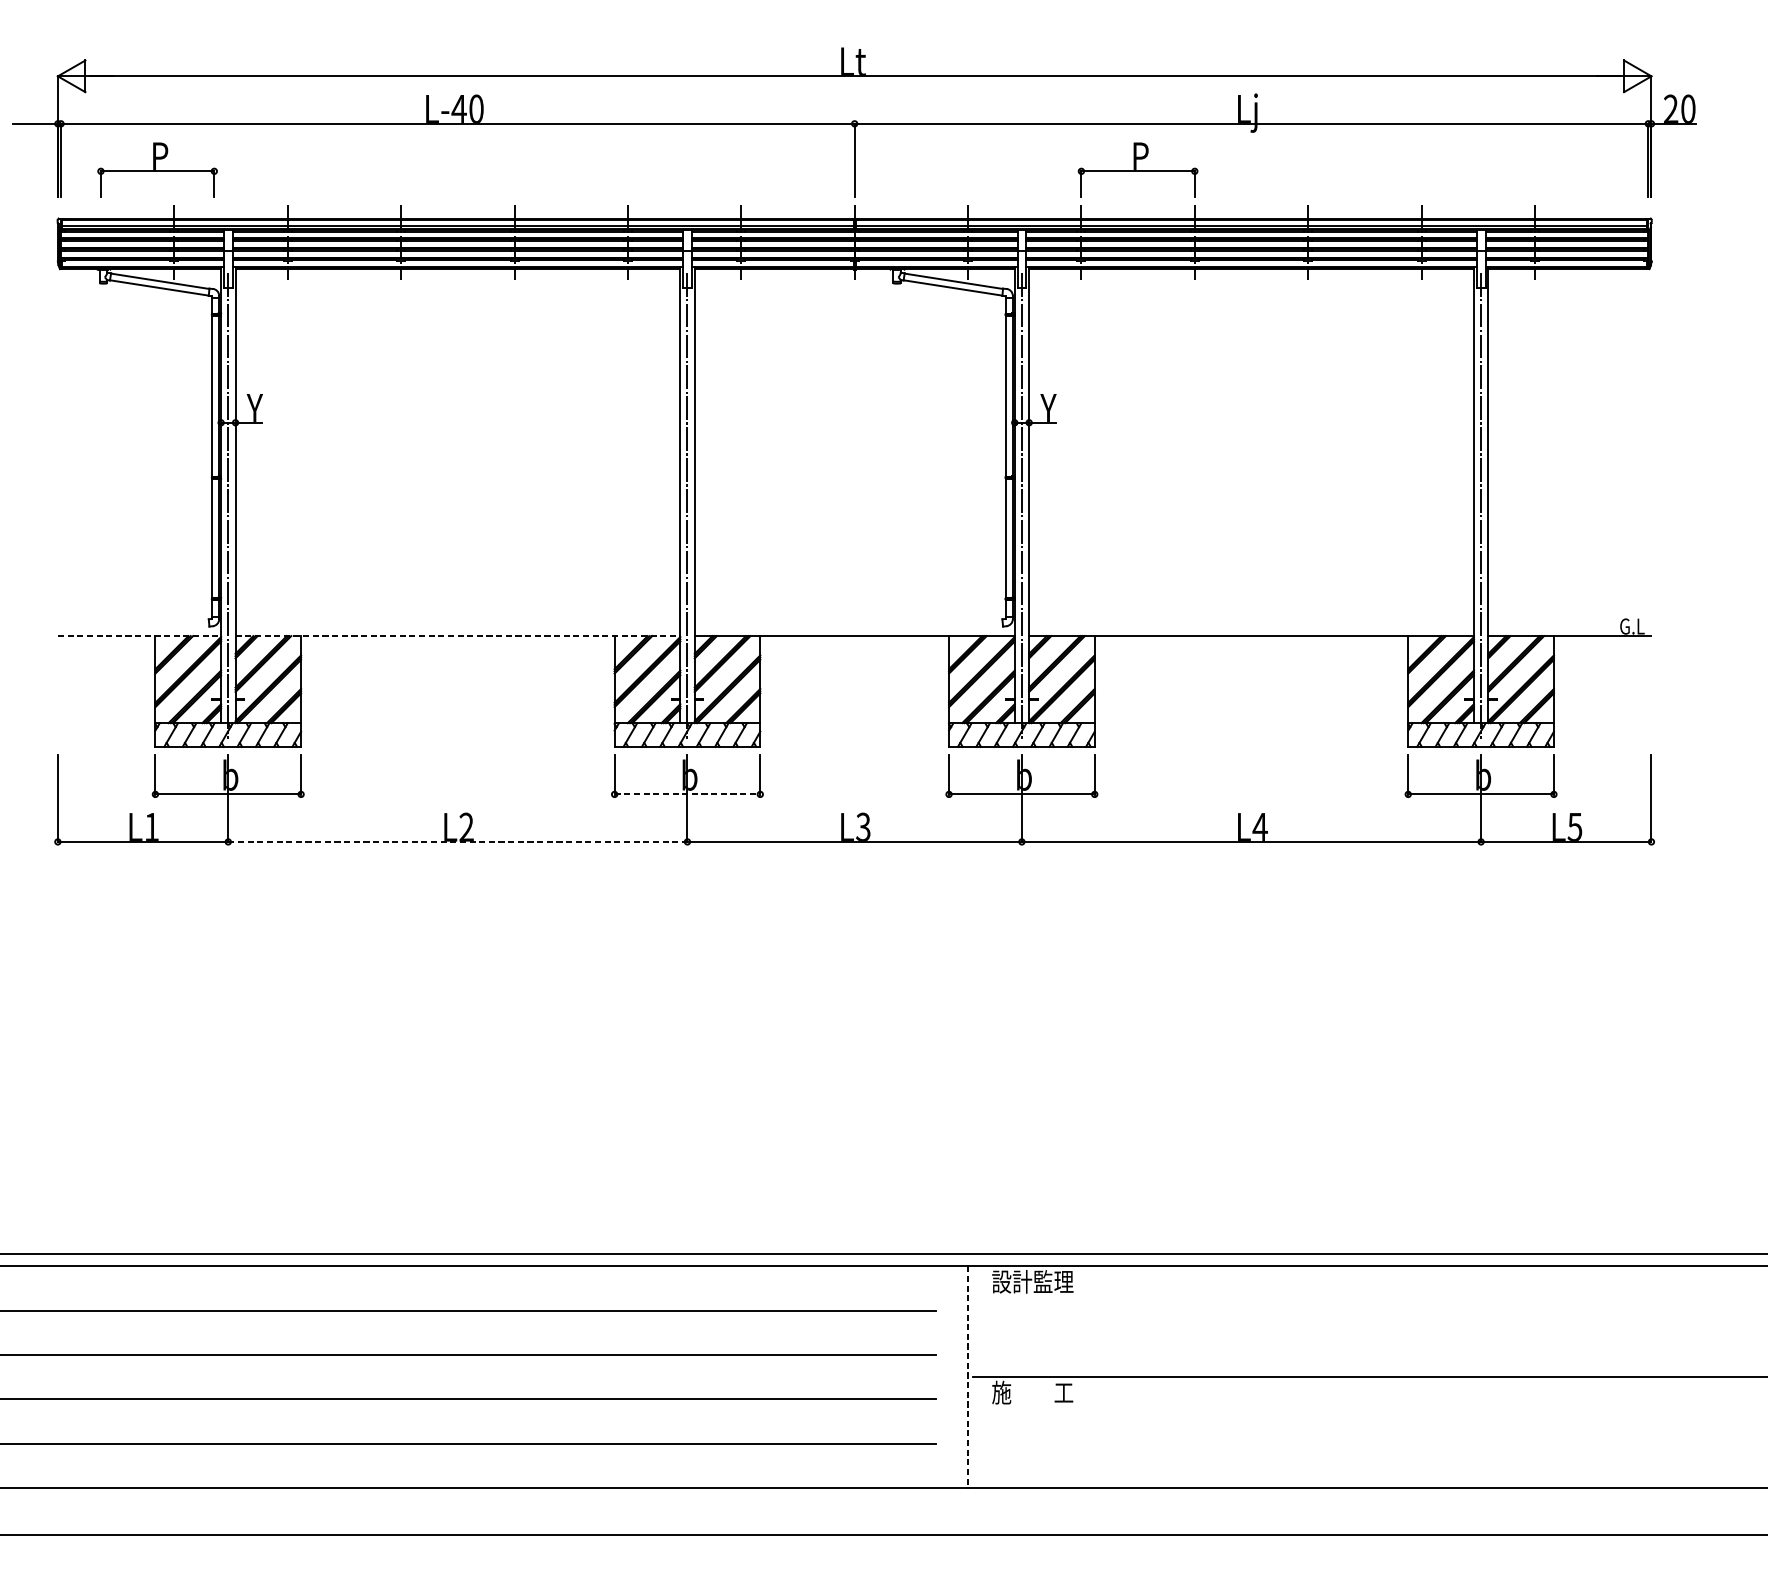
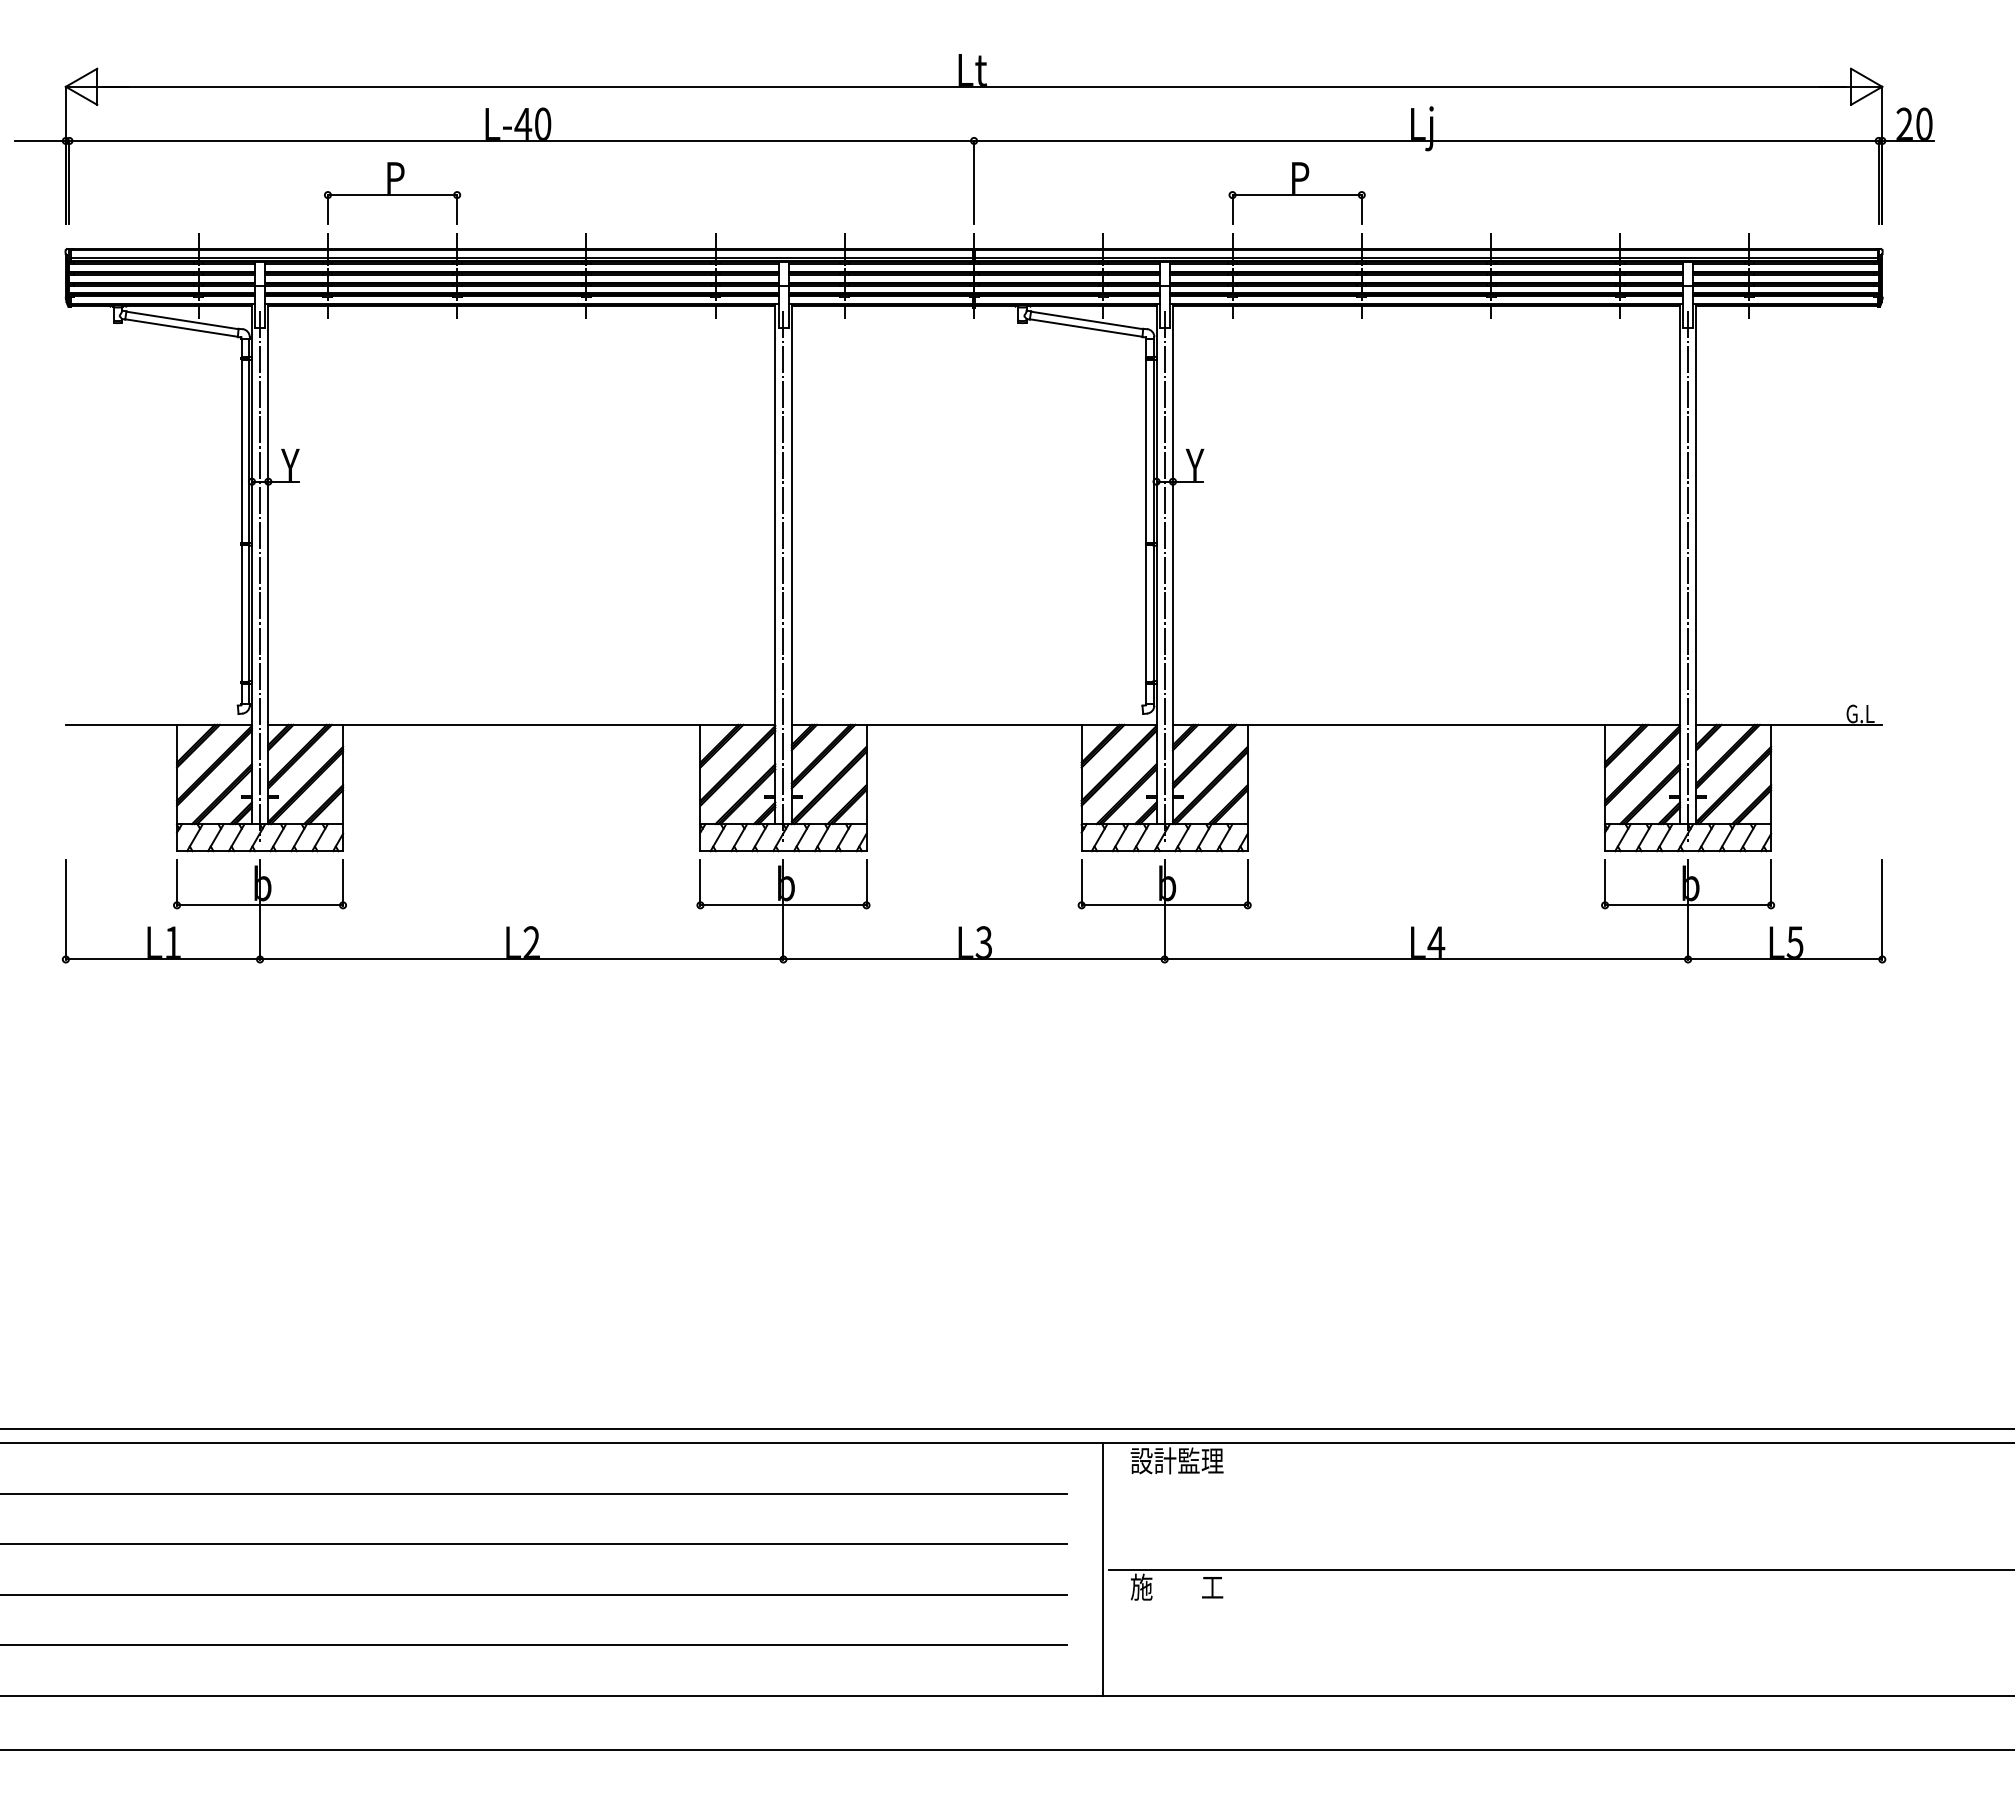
part: (157, 169) -> (392, 193), moved
line: (140, 635) -> (159, 724), dashed -> solid
line: (458, 635) -> (522, 724), dashed -> solid
line: (687, 794) -> (783, 905), dashed -> solid
line: (457, 841) -> (521, 959), dashed -> solid
line: (968, 1377) -> (1103, 1570), dashed -> solid

